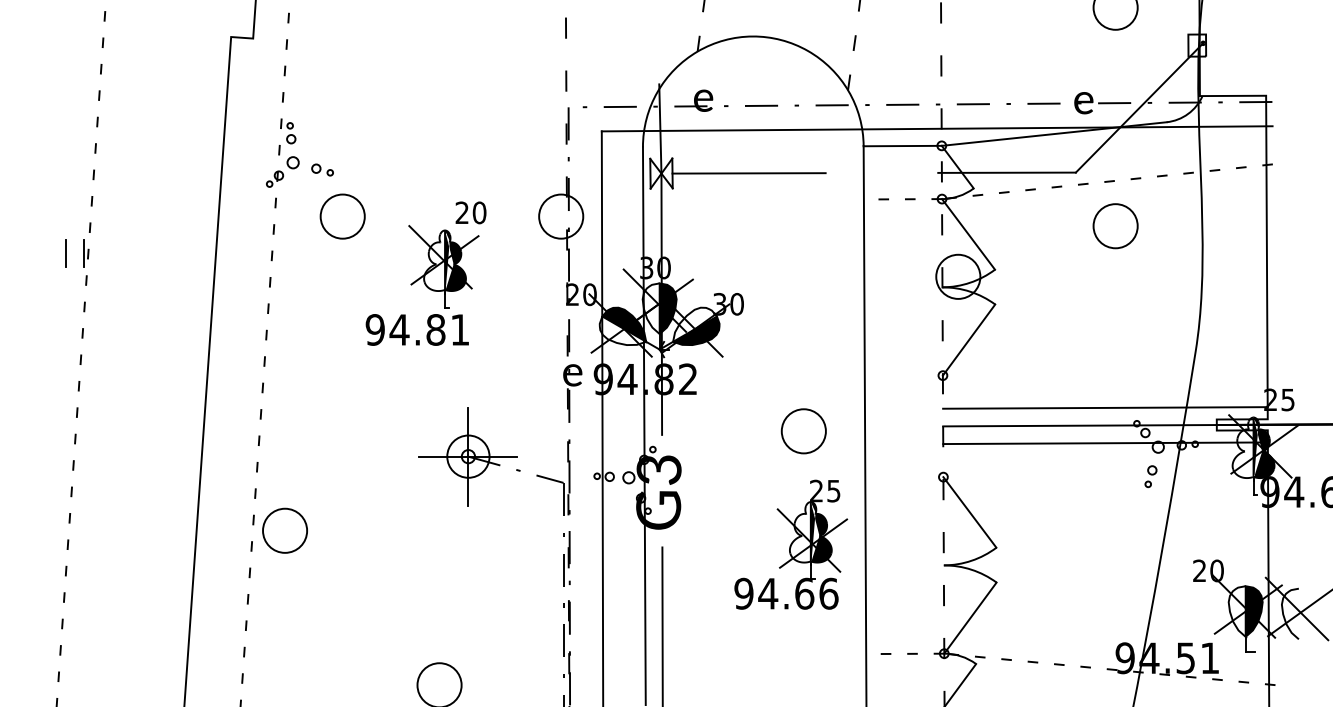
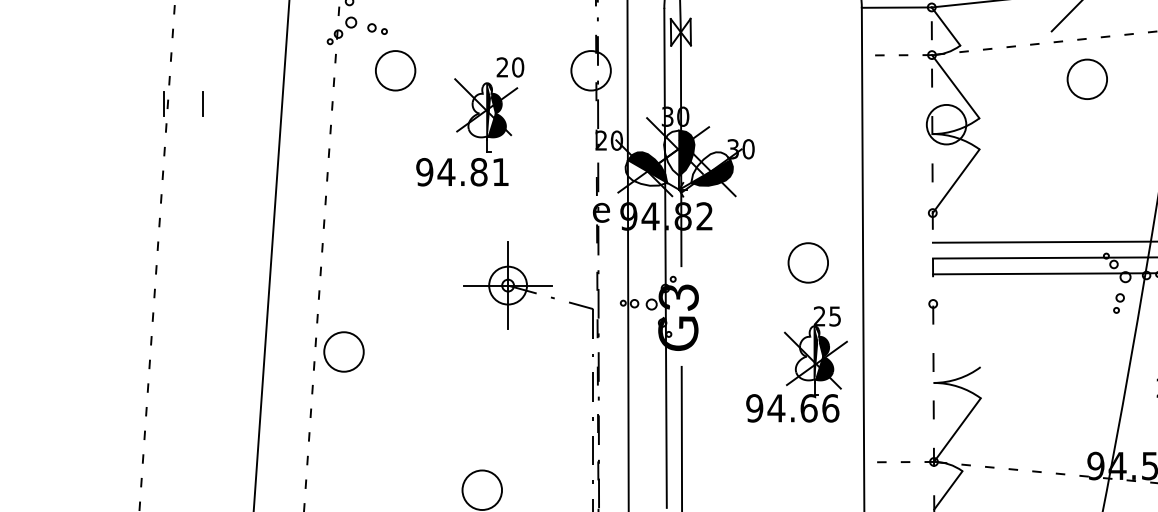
line: (1006, 172) -> (989, 31), removed
line: (748, 173) -> (758, 32), removed
line: (65, 253) -> (202, 103), moved
line: (969, 512) -> (956, 335), removed

